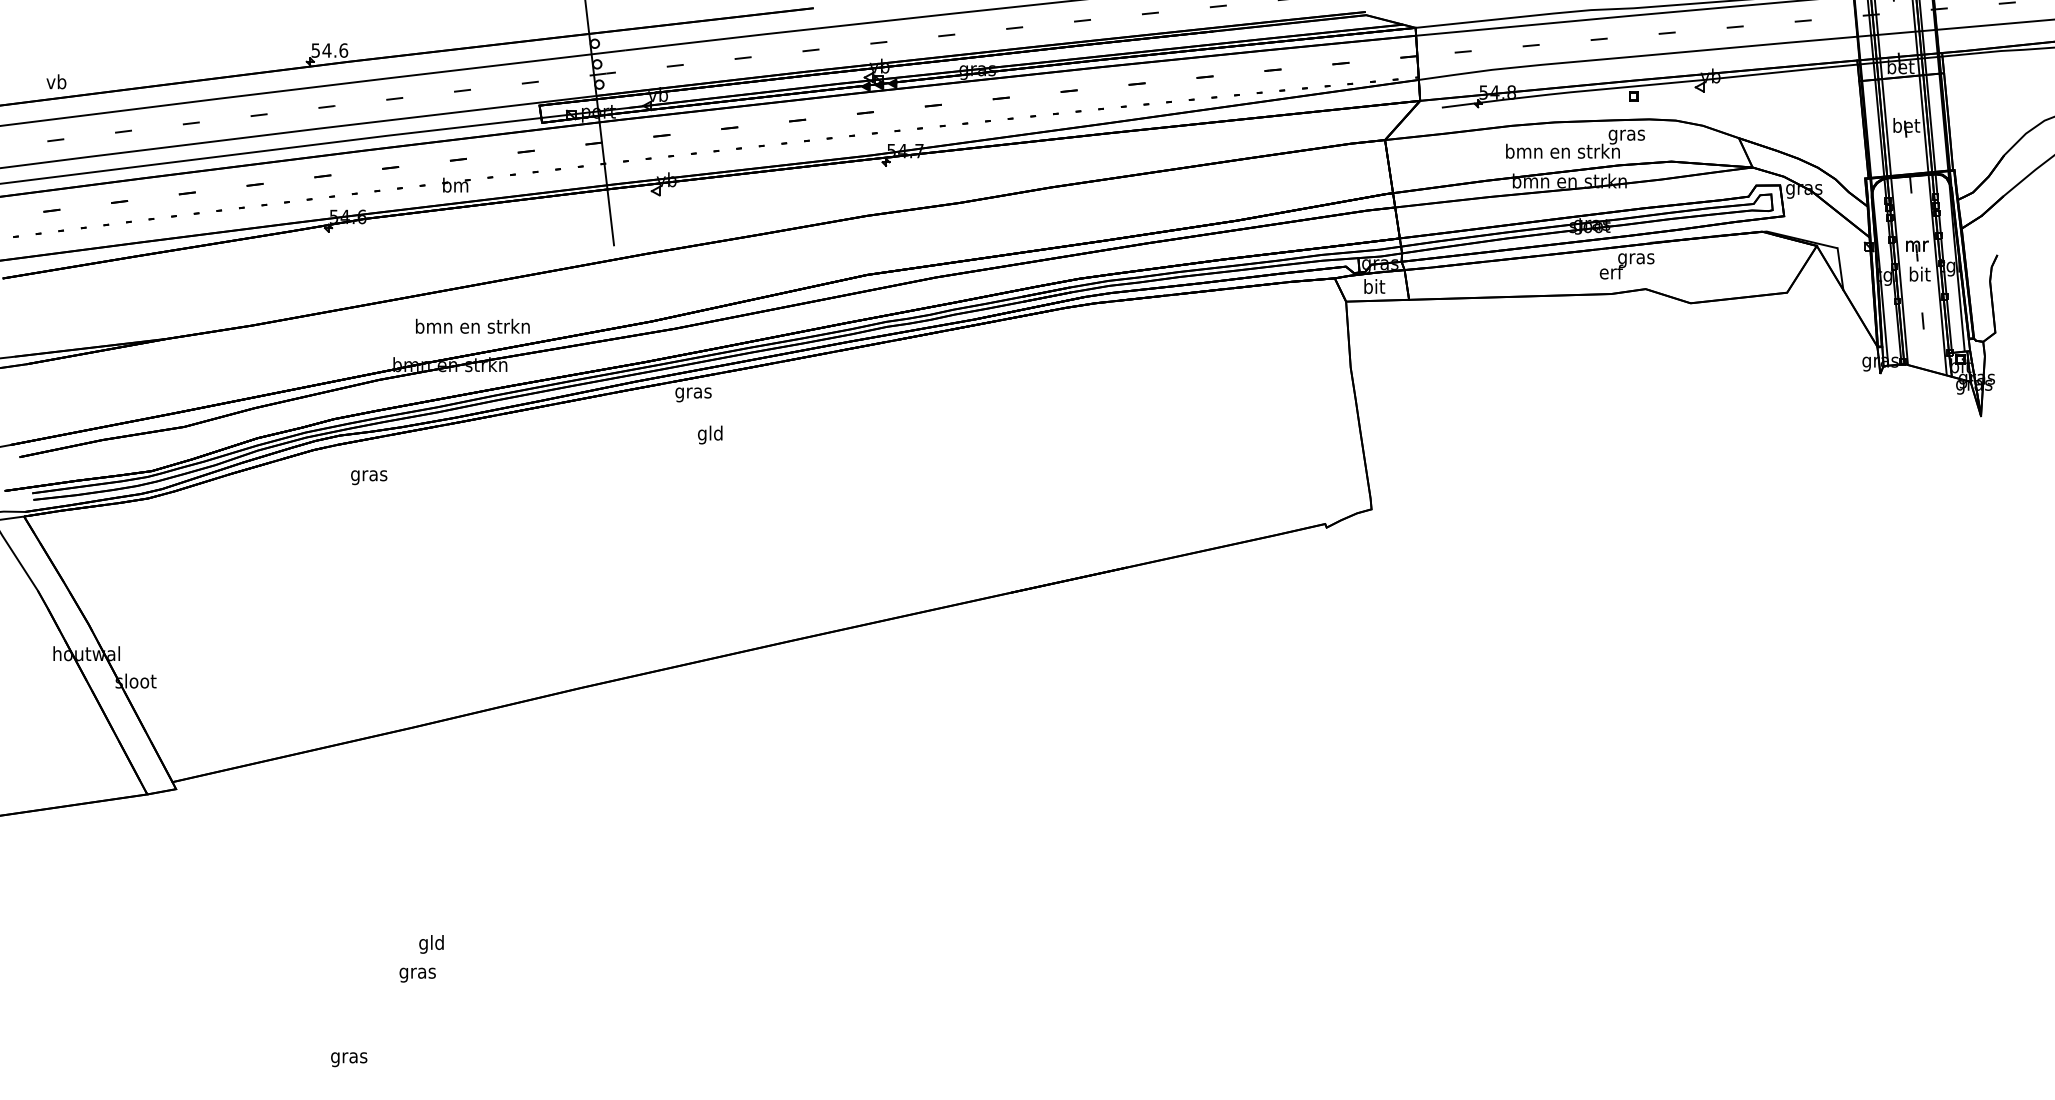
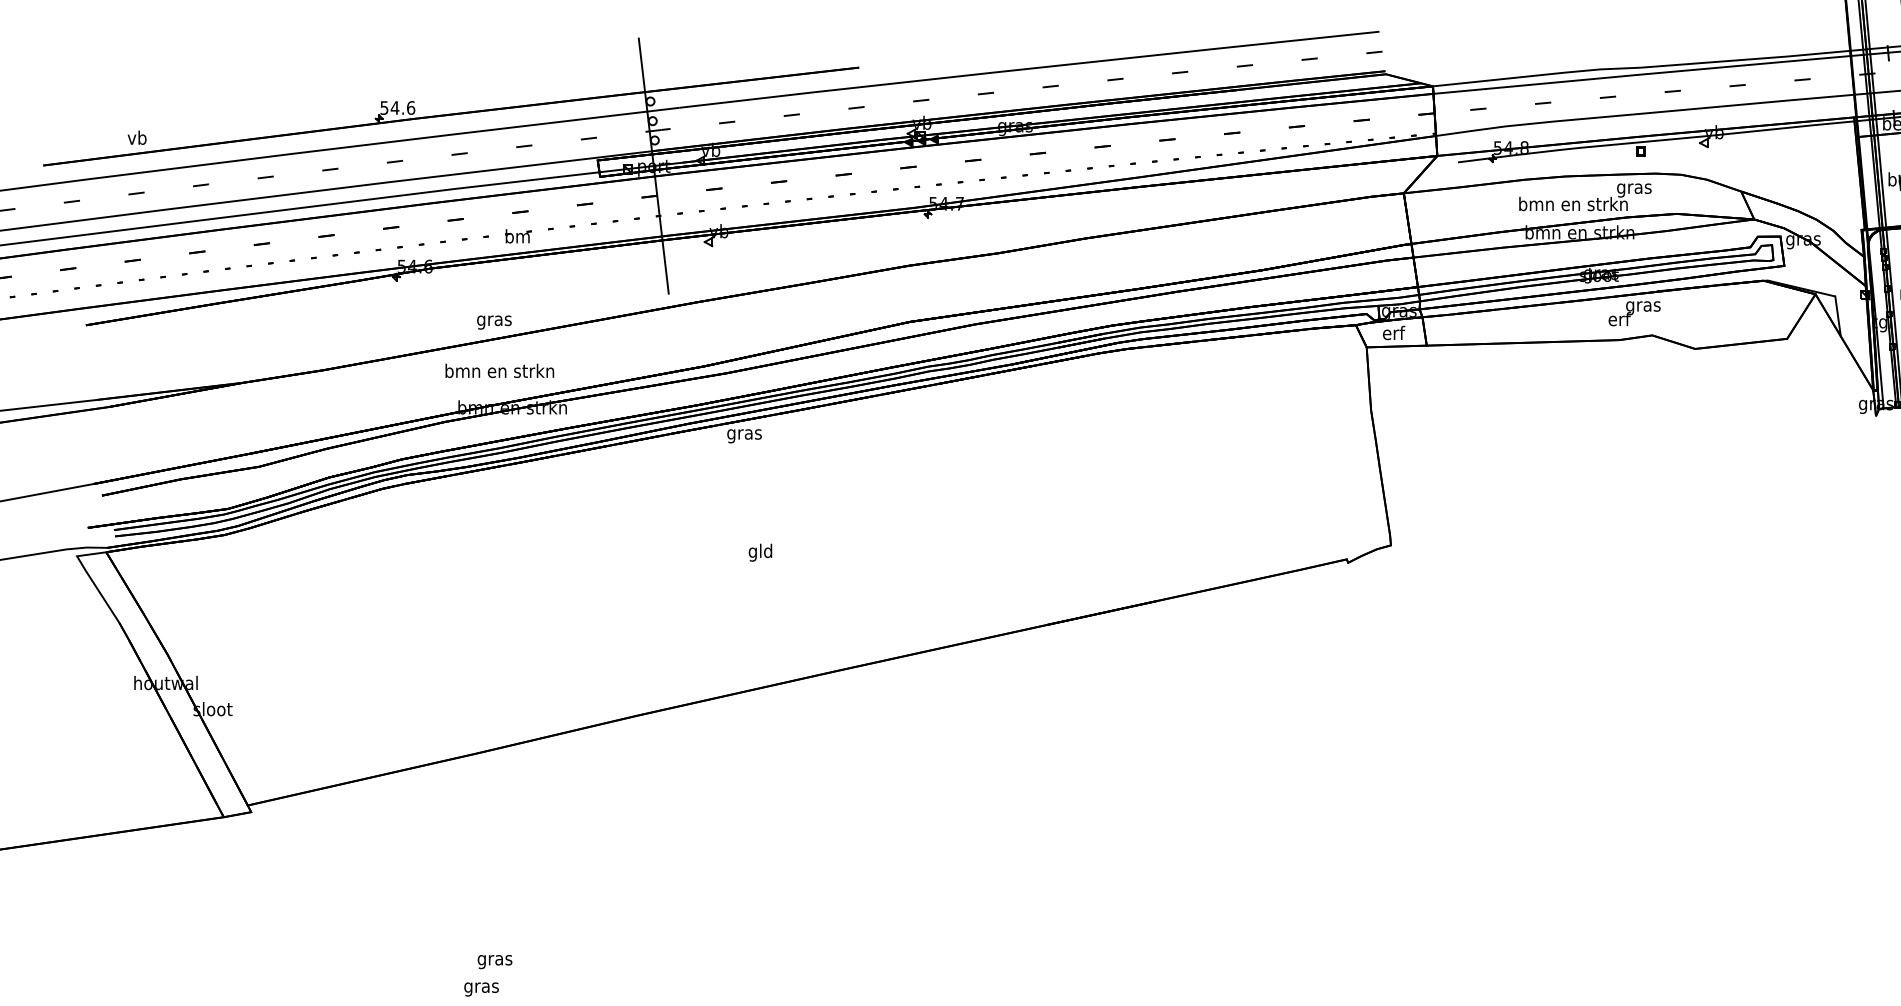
text: (1374, 286) -> (1393, 332), bit -> erf
text: (472, 325) -> (499, 370), moved
text: (710, 434) -> (760, 552), moved
text: (369, 477) -> (494, 322), moved
text: (431, 944) -> (494, 960), gld -> gras

